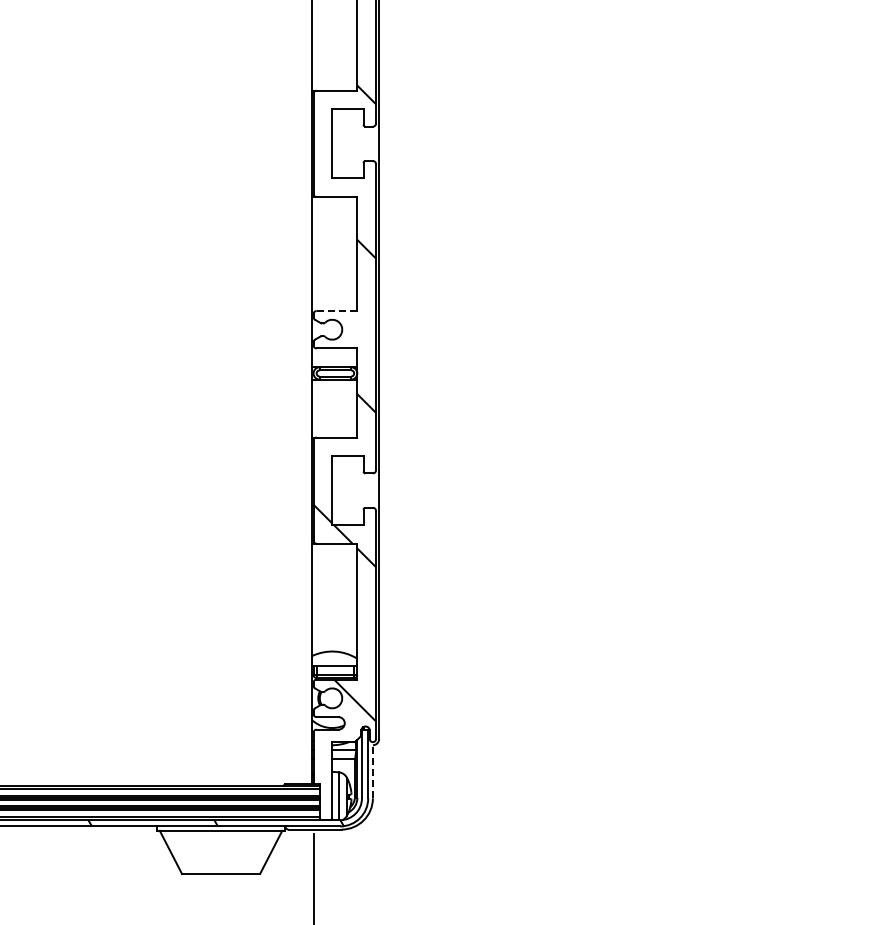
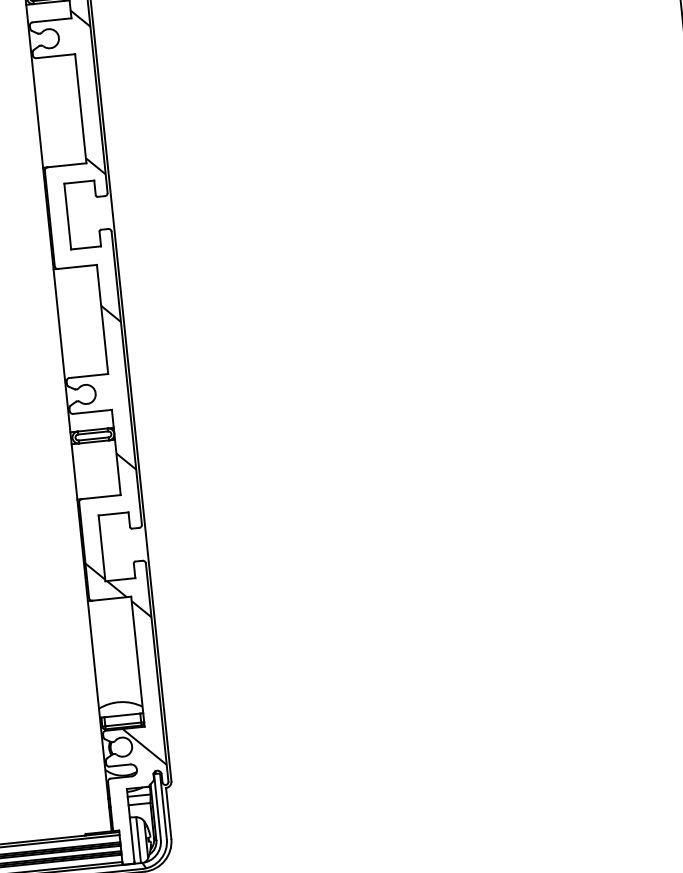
line: (336, 311) -> (88, 376), dashed -> solid
line: (372, 771) -> (168, 813), dashed -> solid

